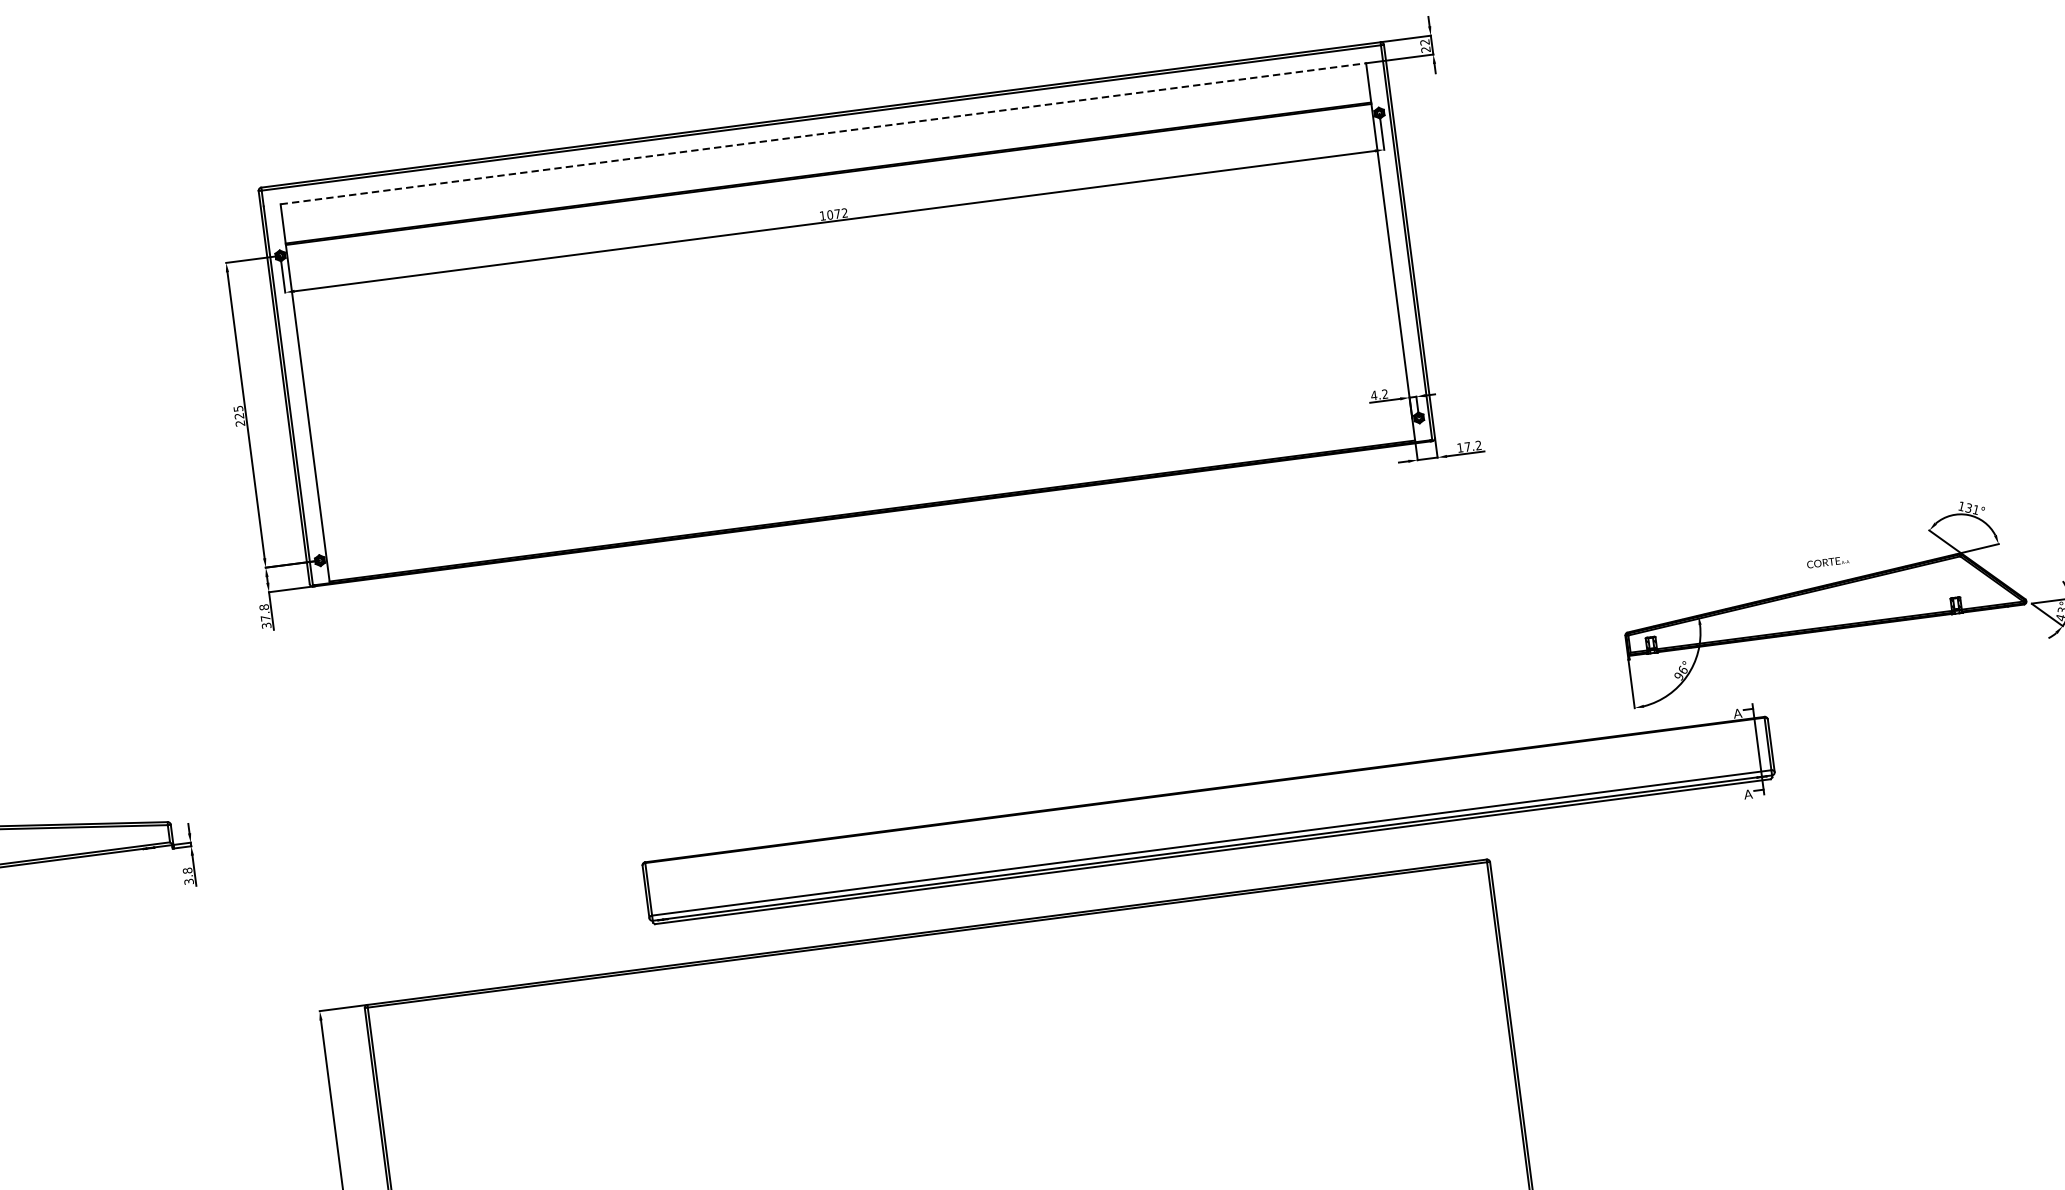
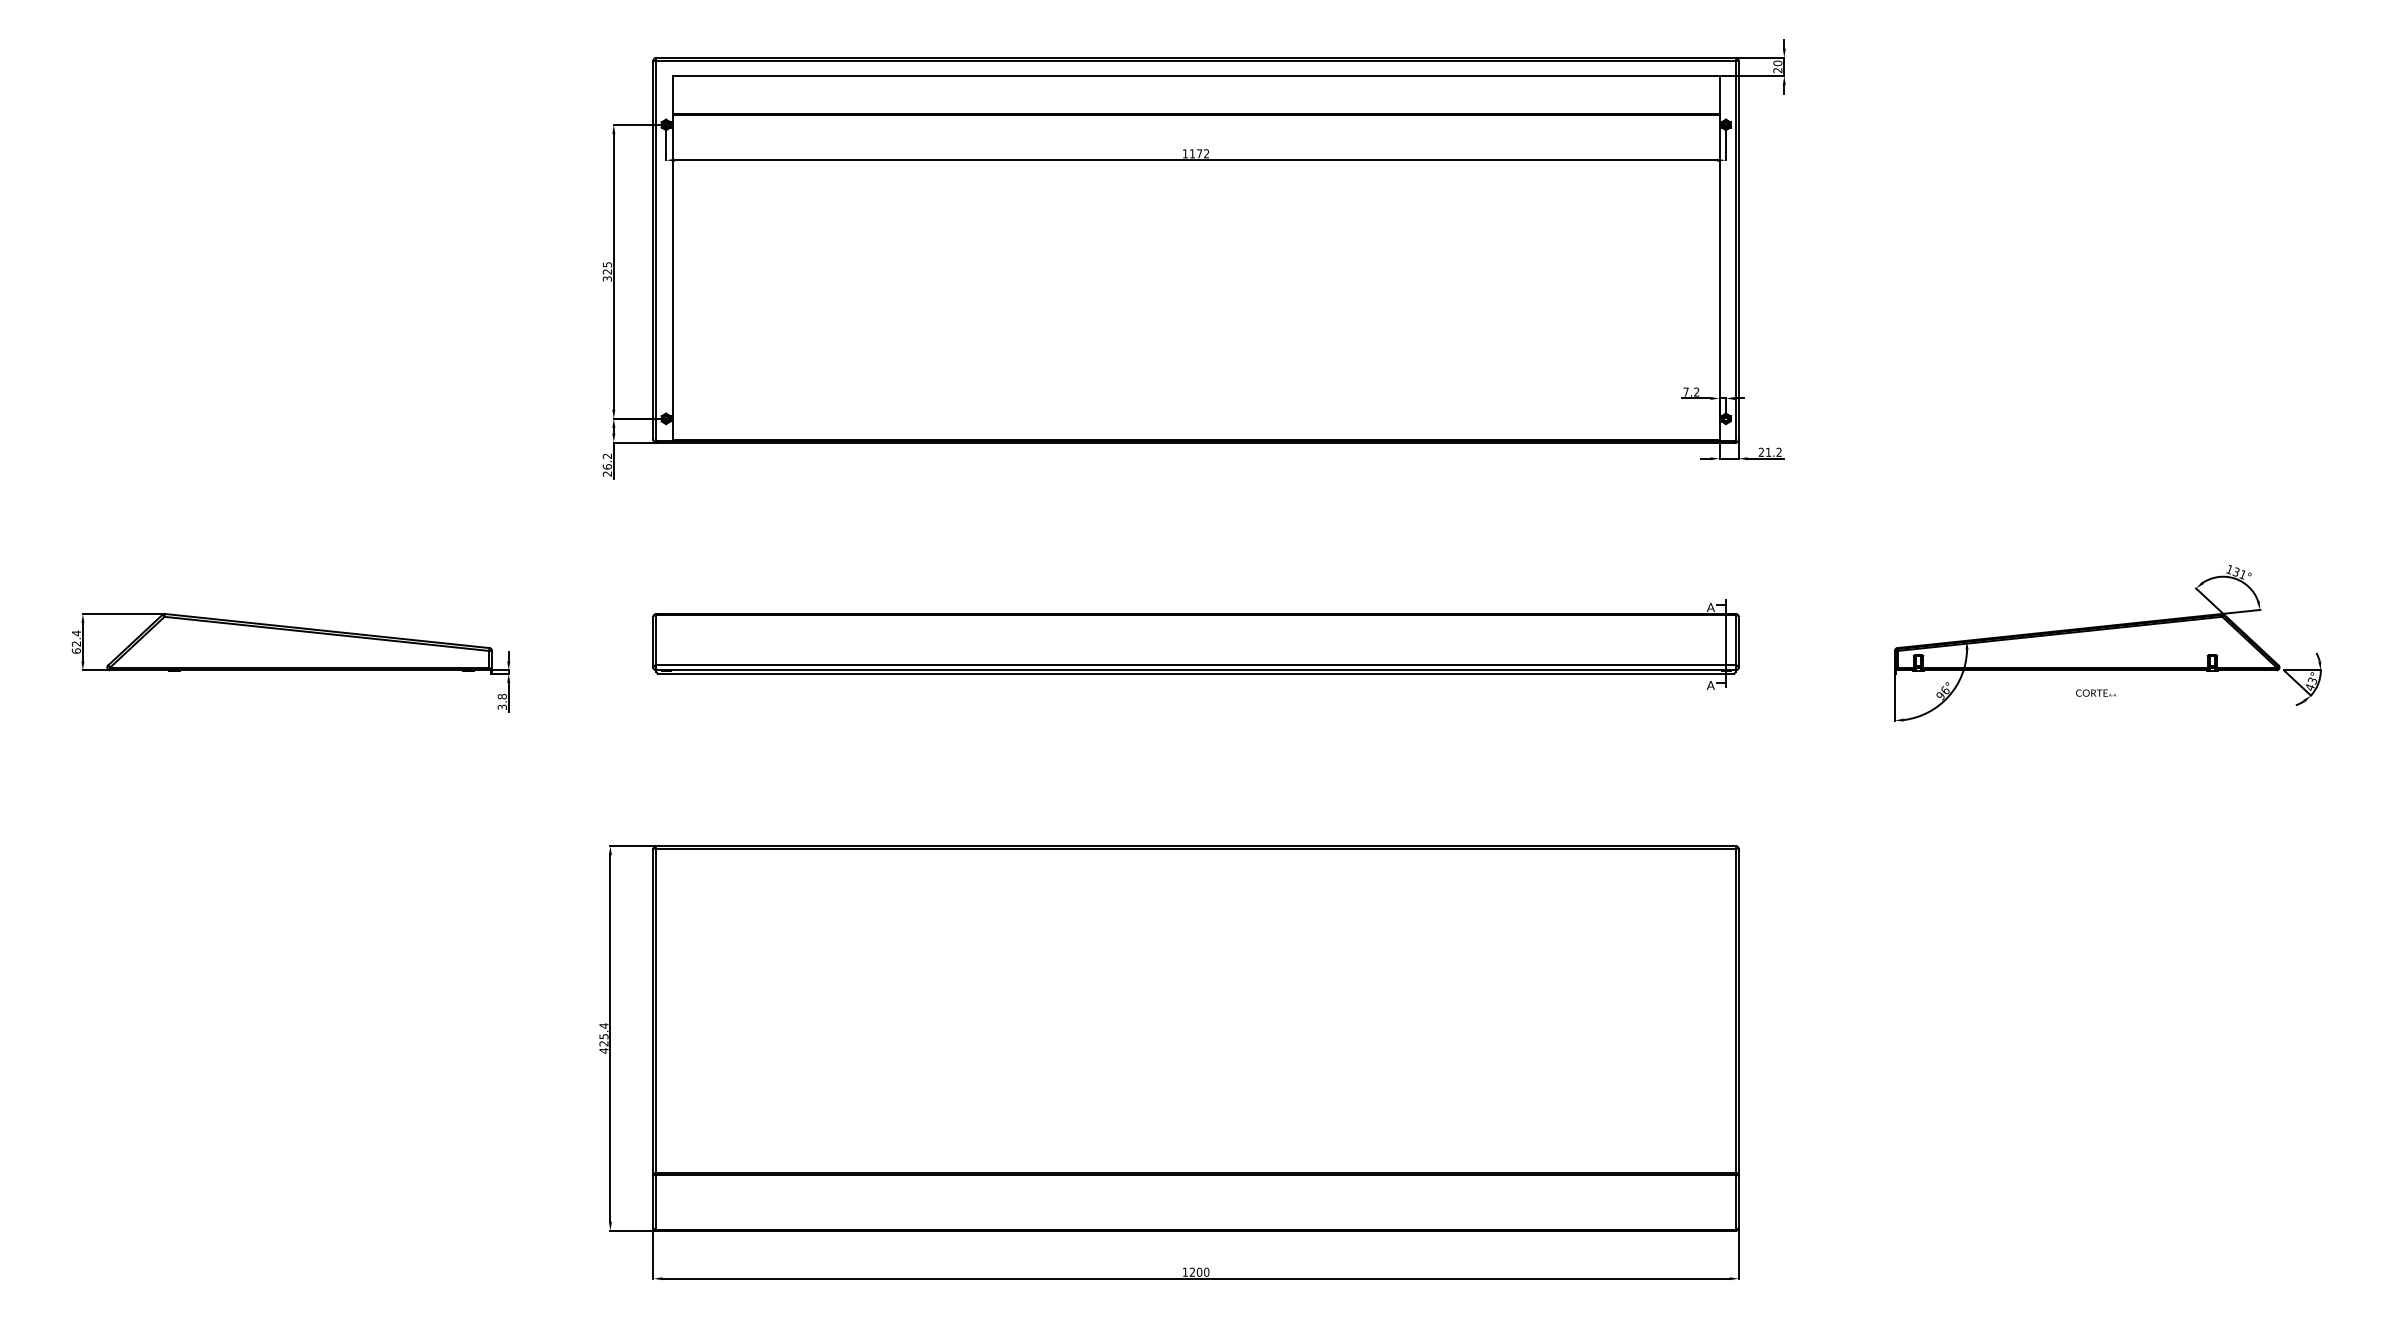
text: (1424, 42) -> (1777, 63), 22 -> 20
line: (823, 133) -> (1196, 75), dashed -> solid
text: (830, 214) -> (1192, 153), 1072 -> 1172
text: (1373, 395) -> (1685, 391), 4.2 -> 7.2
text: (240, 423) -> (607, 278), 225 -> 325
text: (1463, 446) -> (1764, 451), 17.2 -> 21.2
text: (1828, 561) -> (2096, 692), moved
text: (265, 615) -> (607, 464), 37.8 -> 26.2
part: (1208, 821) -> (1195, 644), moved

